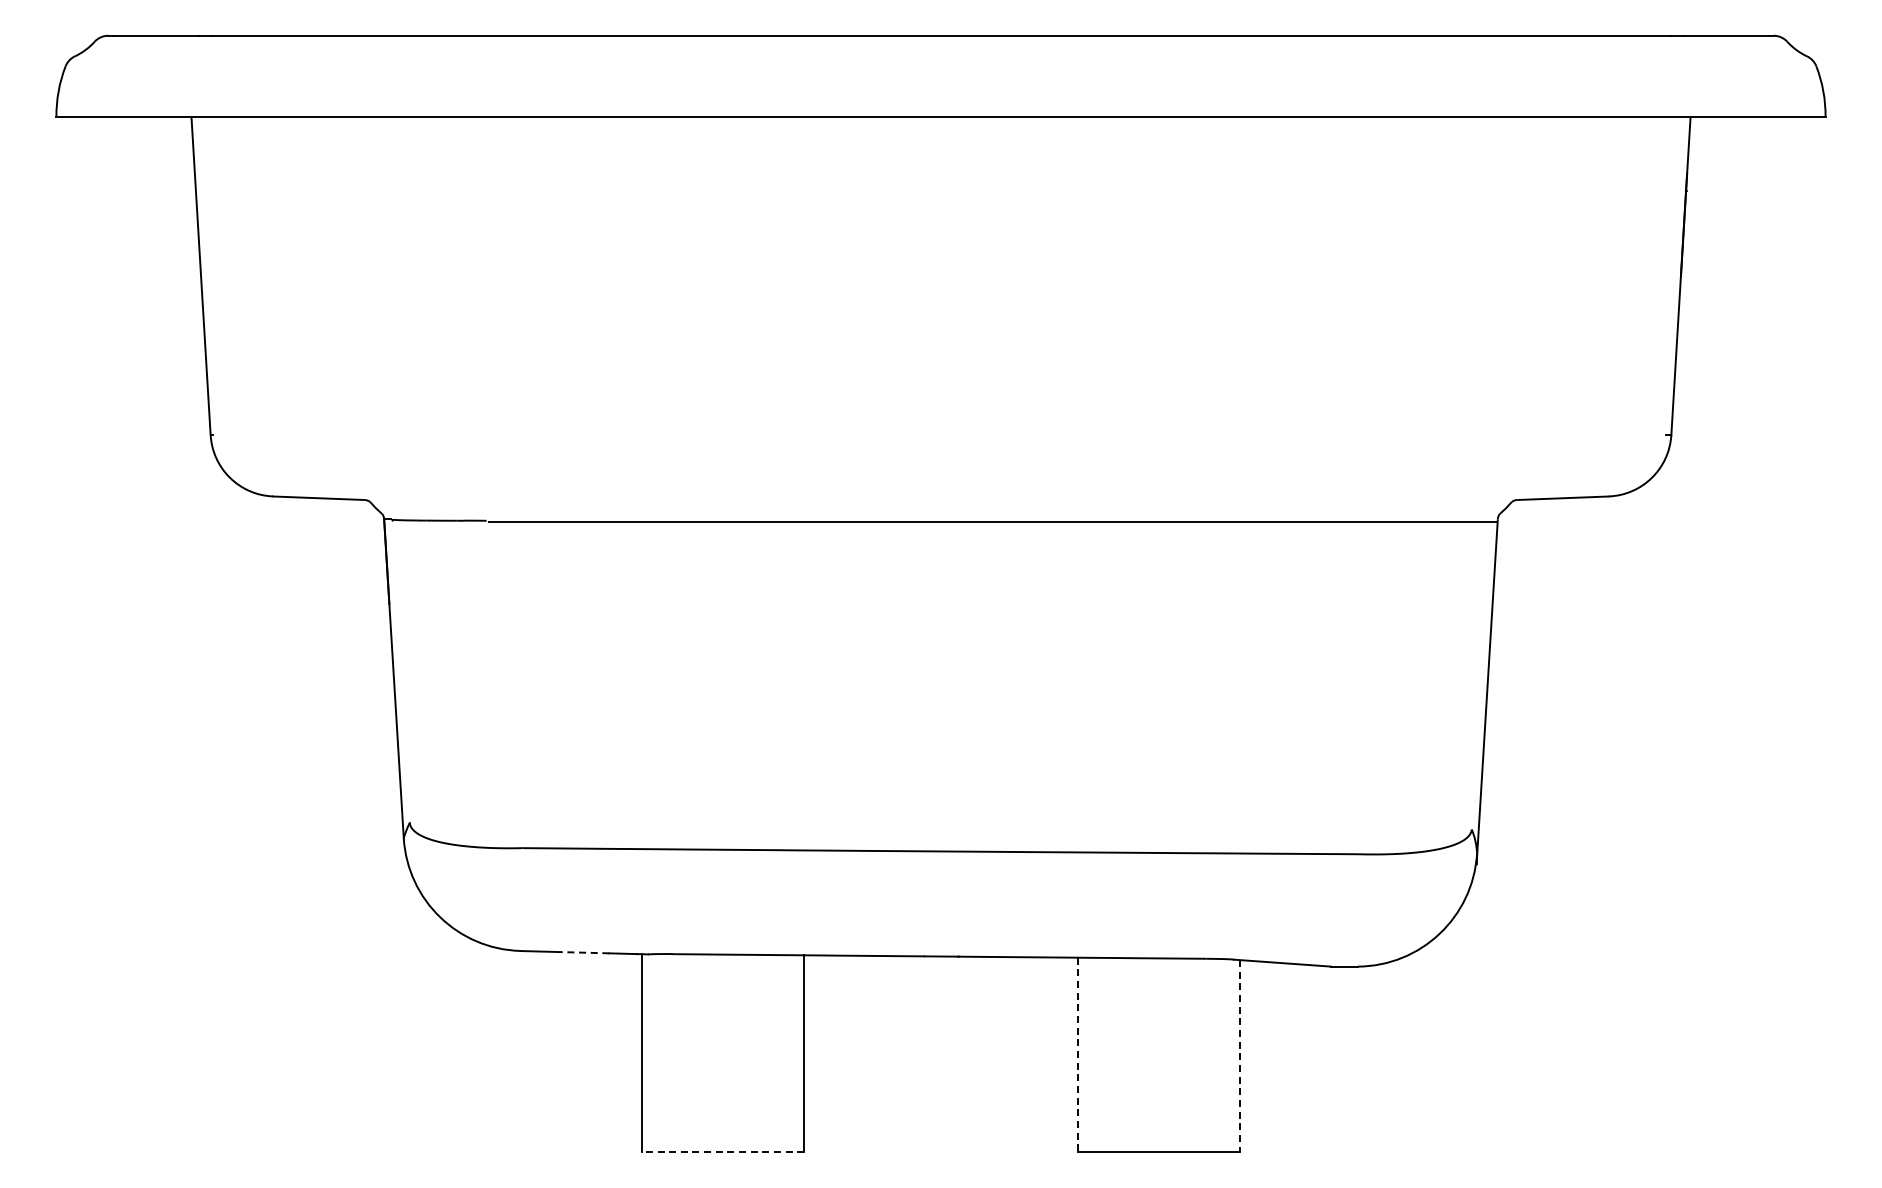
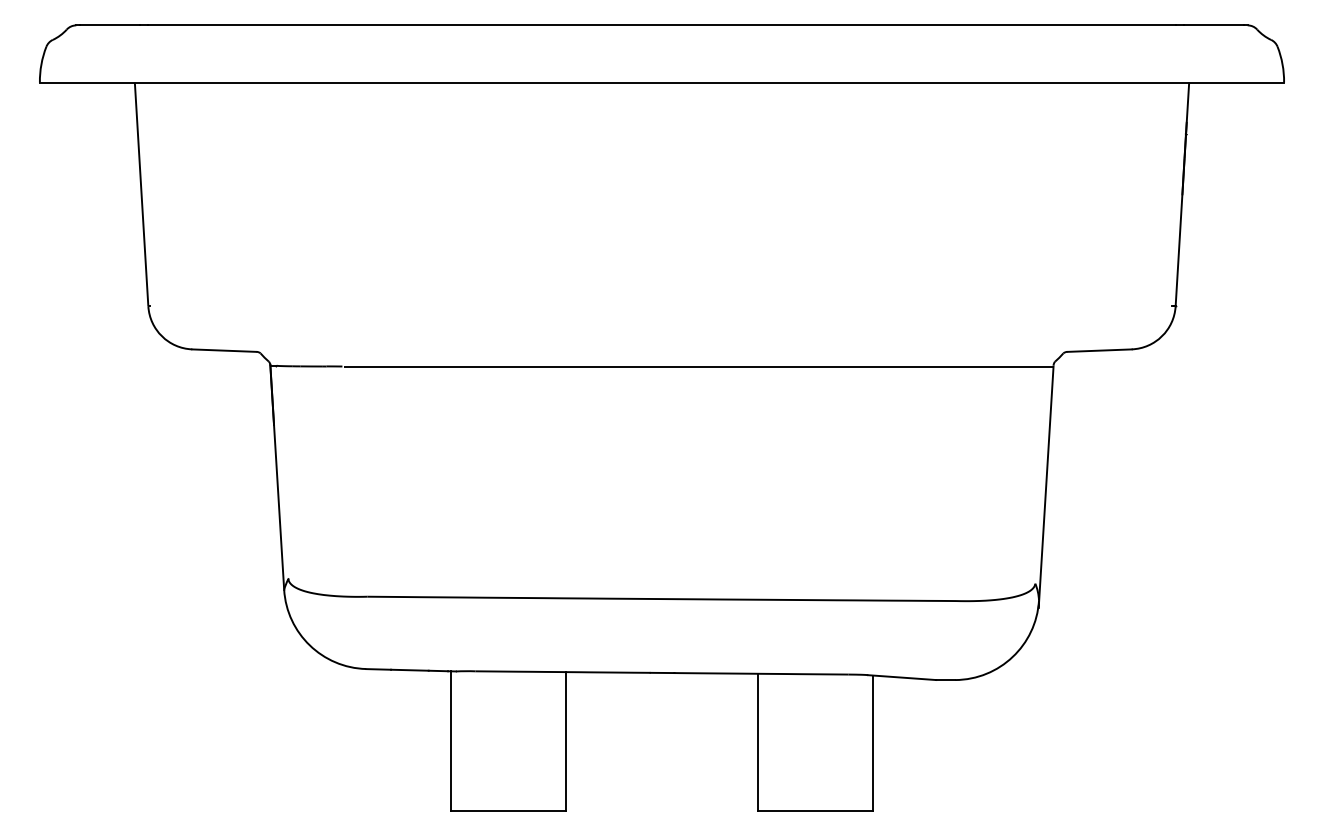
line: (582, 952) -> (409, 670), dashed -> solid
line: (1077, 1055) -> (758, 742), dashed -> solid
line: (1240, 1056) -> (872, 743), dashed -> solid
line: (722, 1152) -> (508, 810), dashed -> solid

